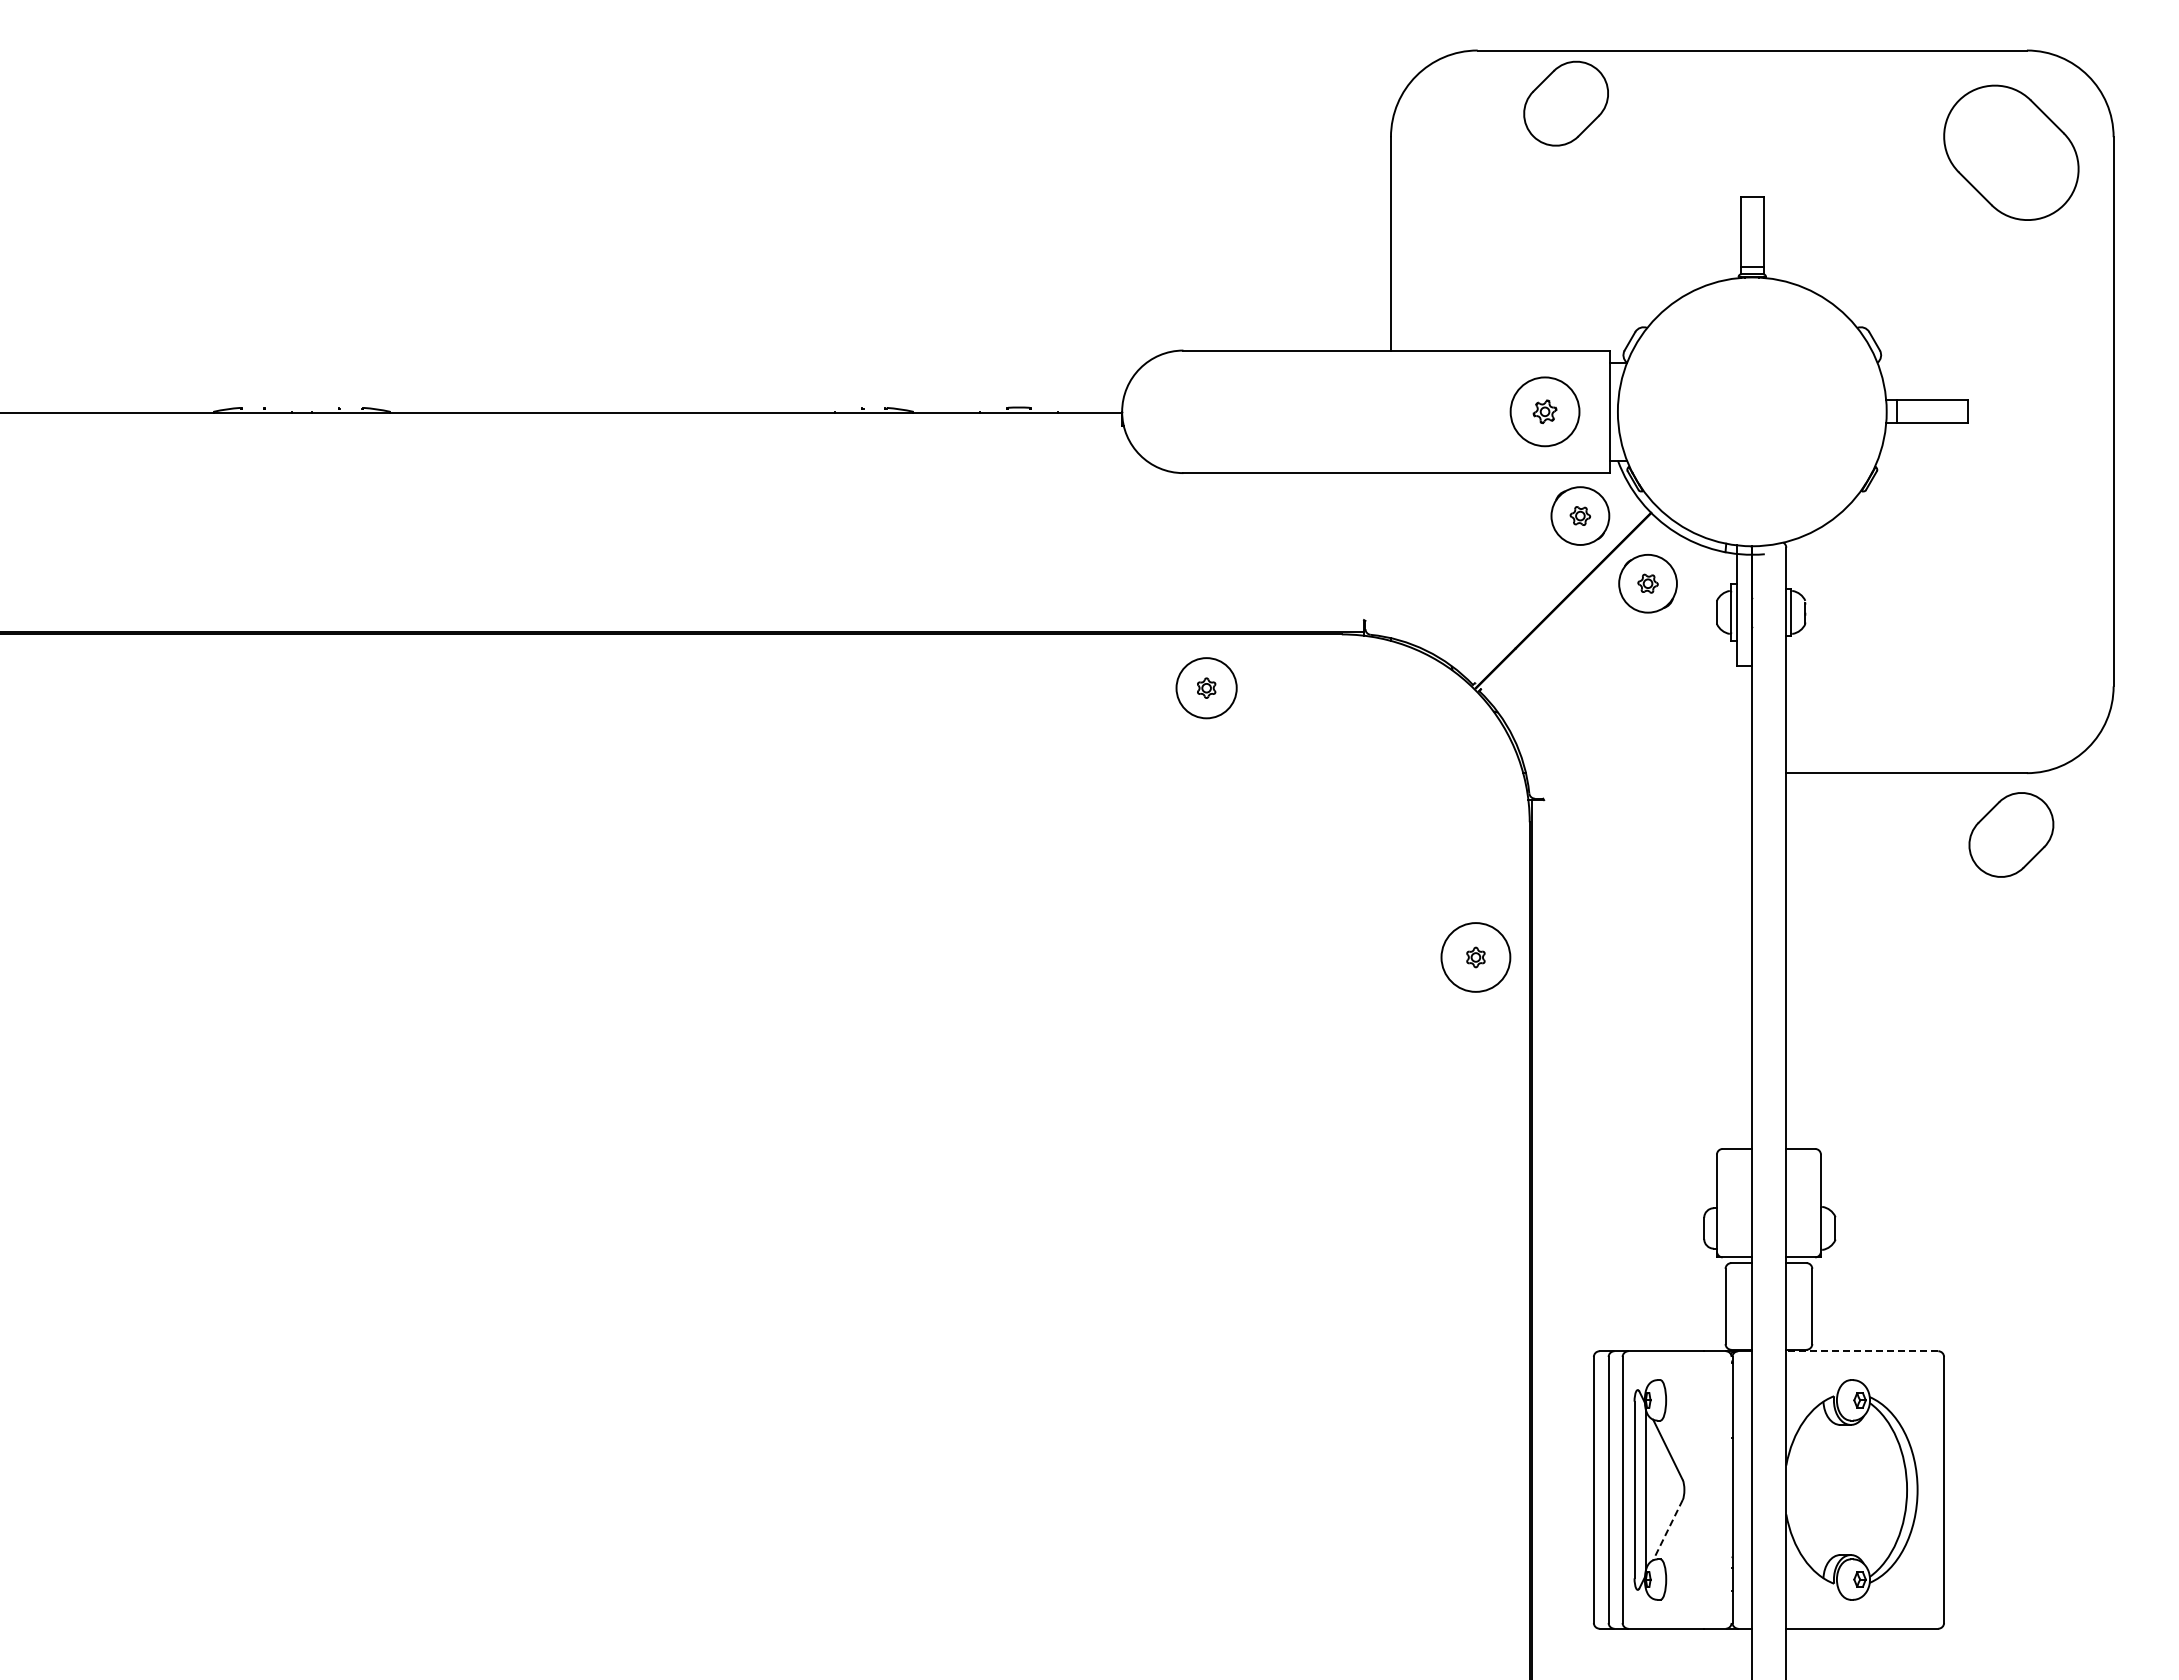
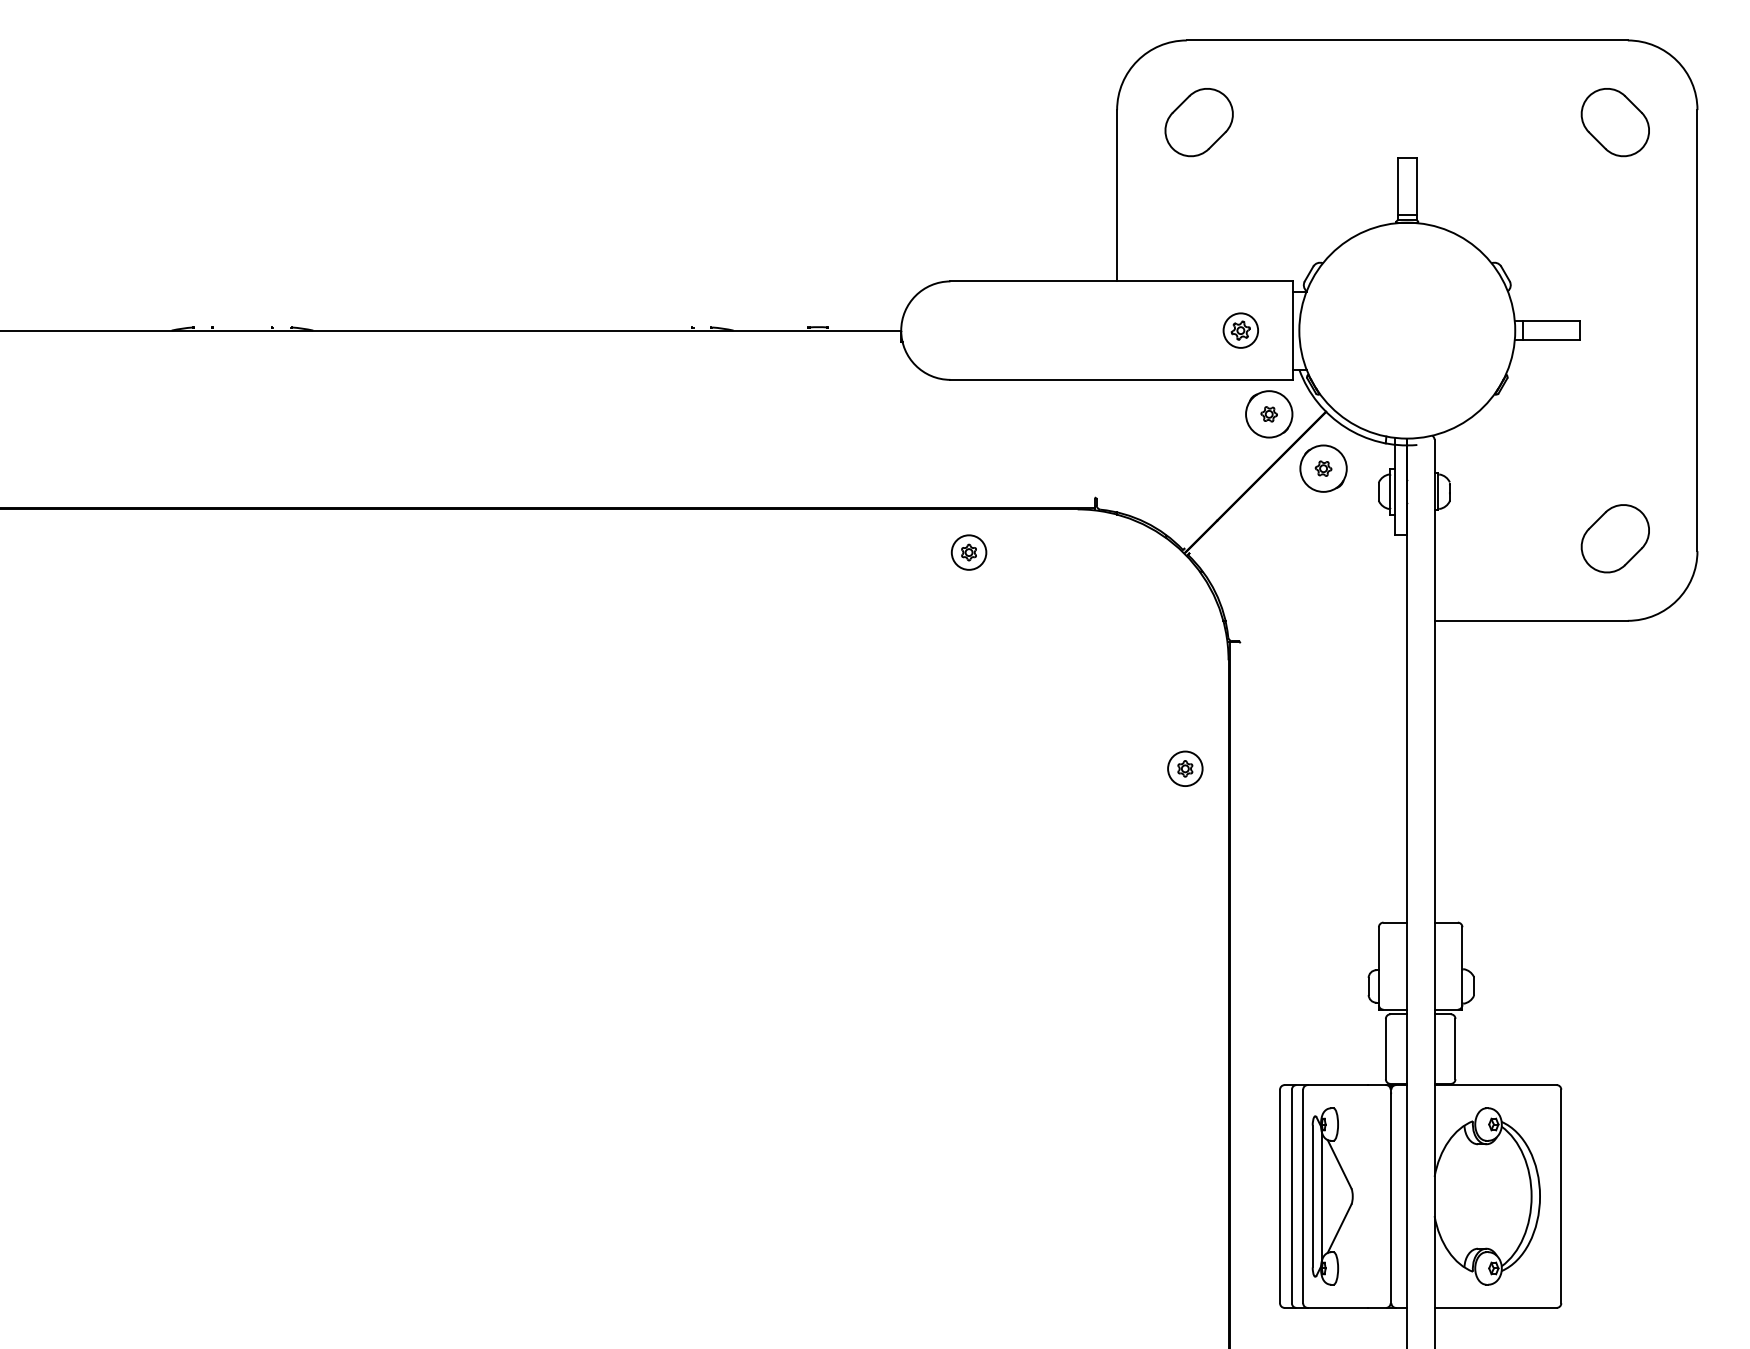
part: (1565, 103) -> (1198, 122), moved
part: (2011, 152) -> (1615, 122), size x0.62
circle: (1544, 411) -> (1240, 330), size x0.62
circle: (1206, 687) -> (968, 552), size x0.71
part: (2011, 834) -> (1615, 538), moved
circle: (1475, 956) -> (1184, 768), size x0.62
line: (1861, 1351) -> (1494, 1085), dashed -> solid
line: (1667, 1530) -> (1339, 1229), dashed -> solid

